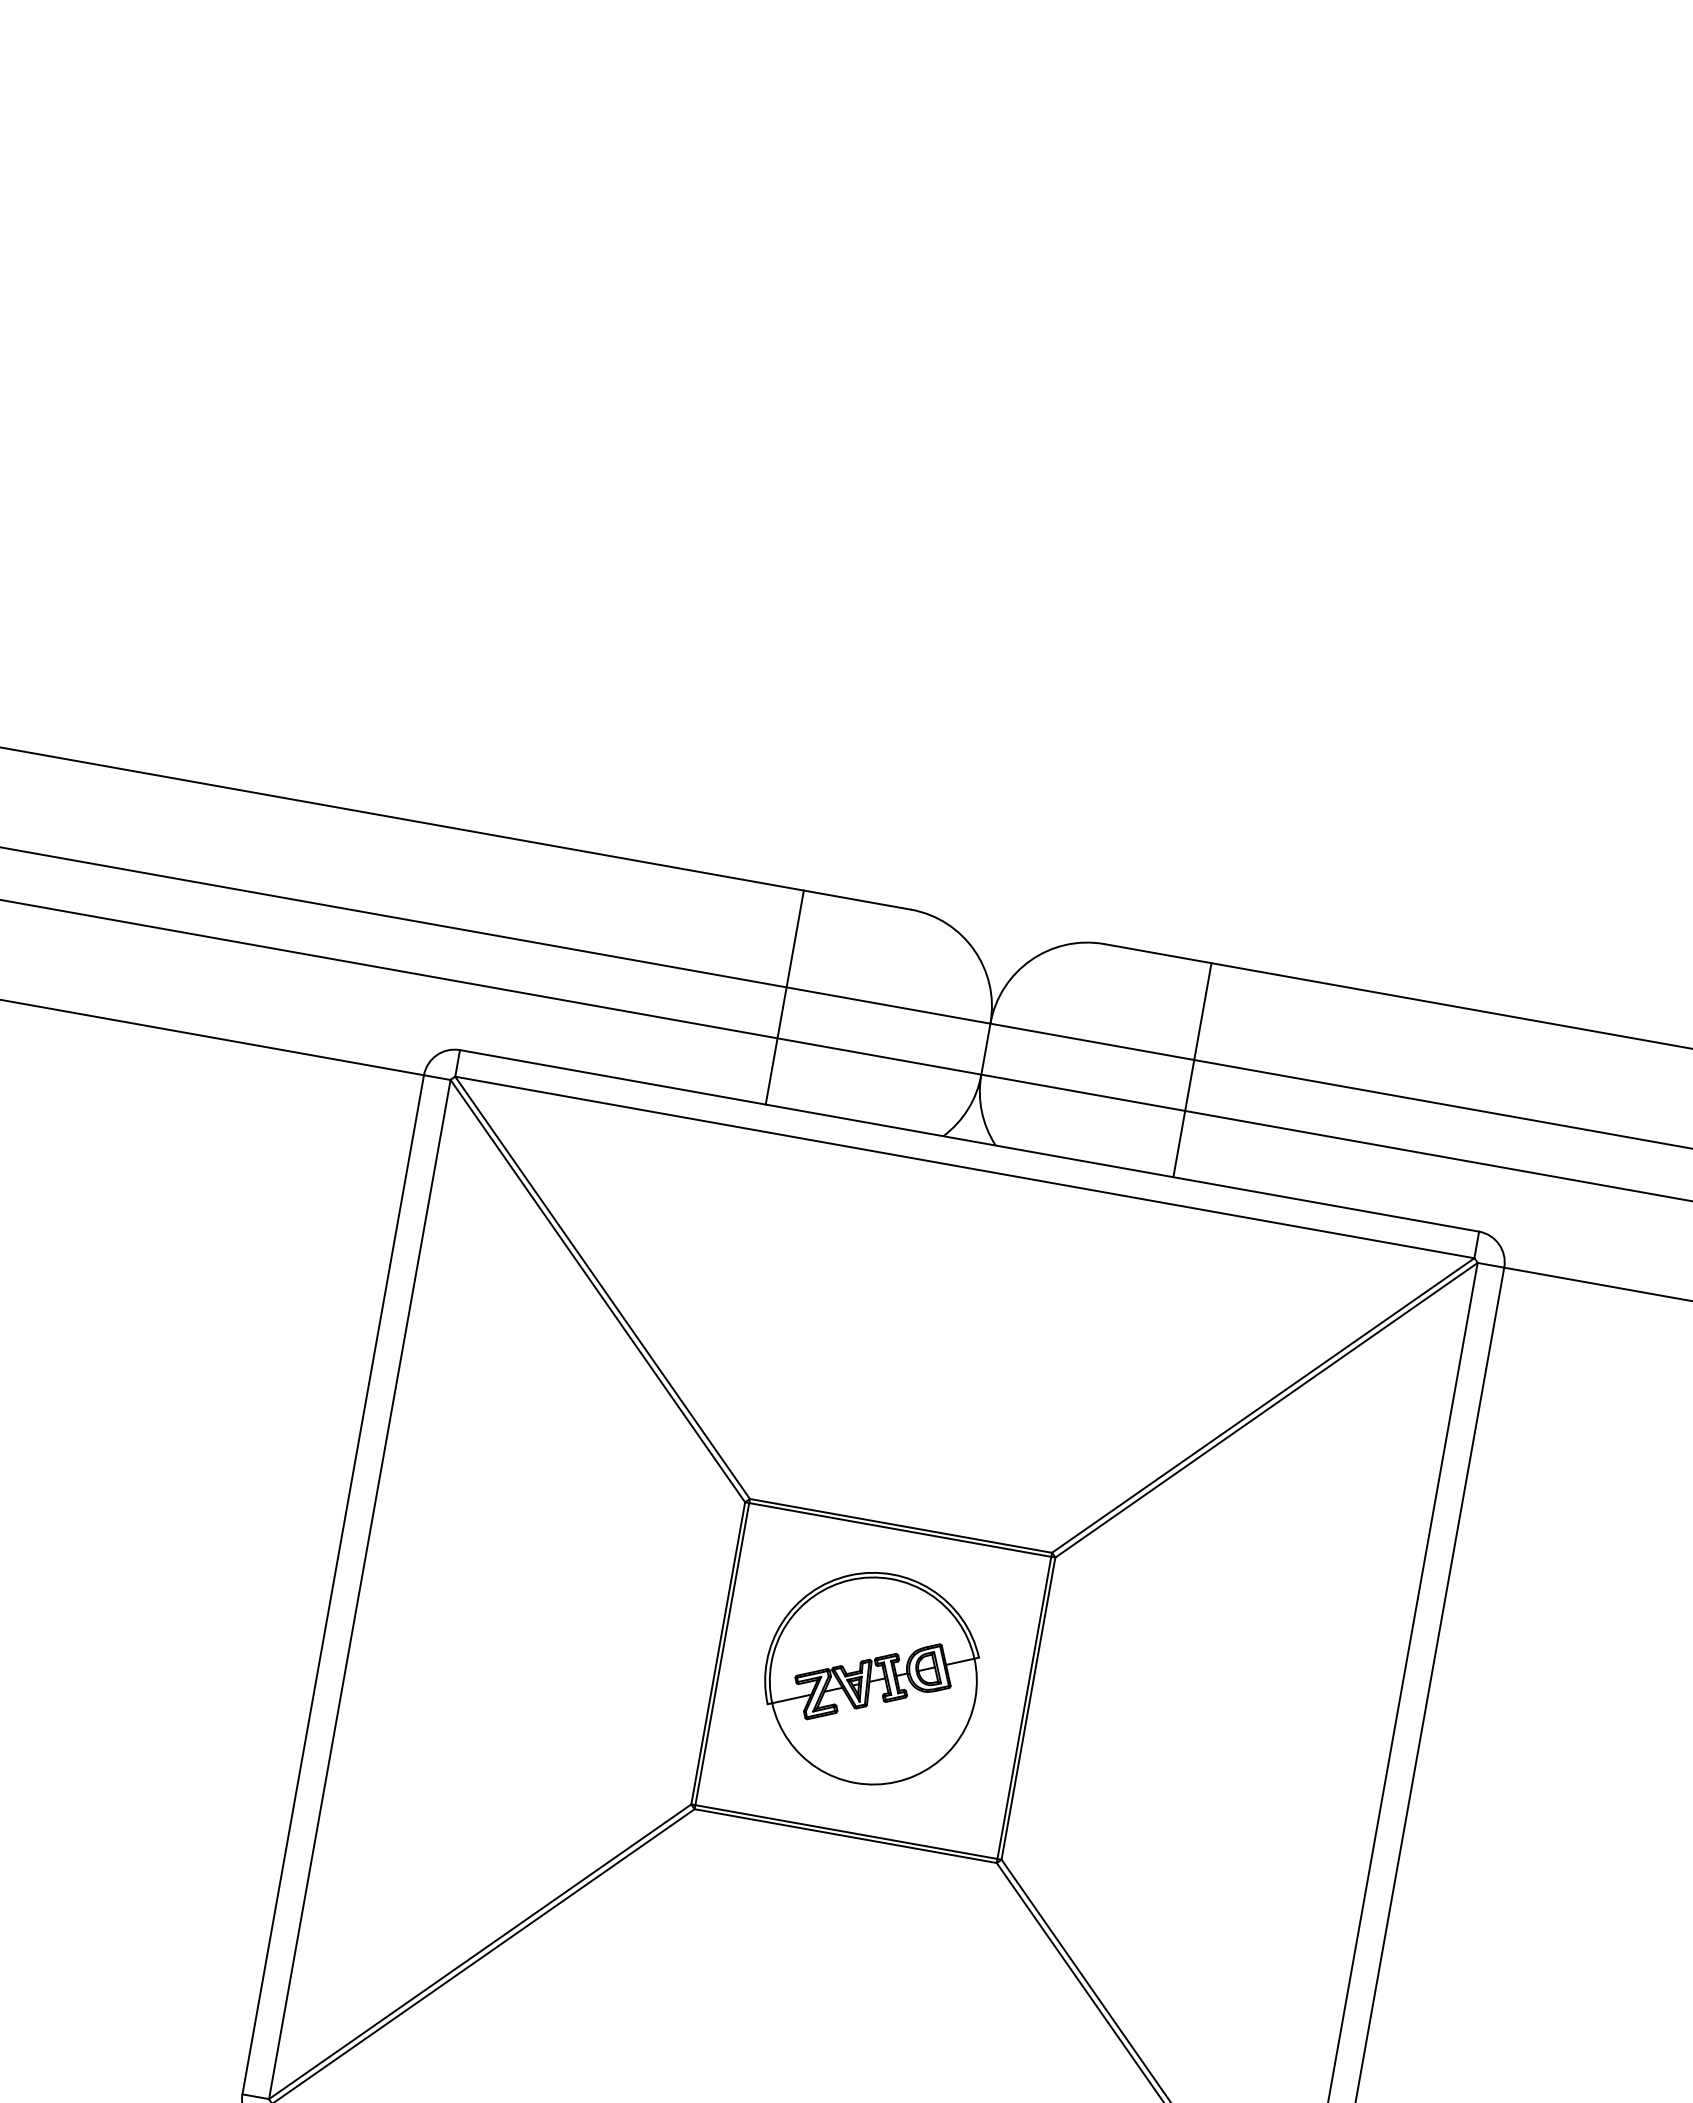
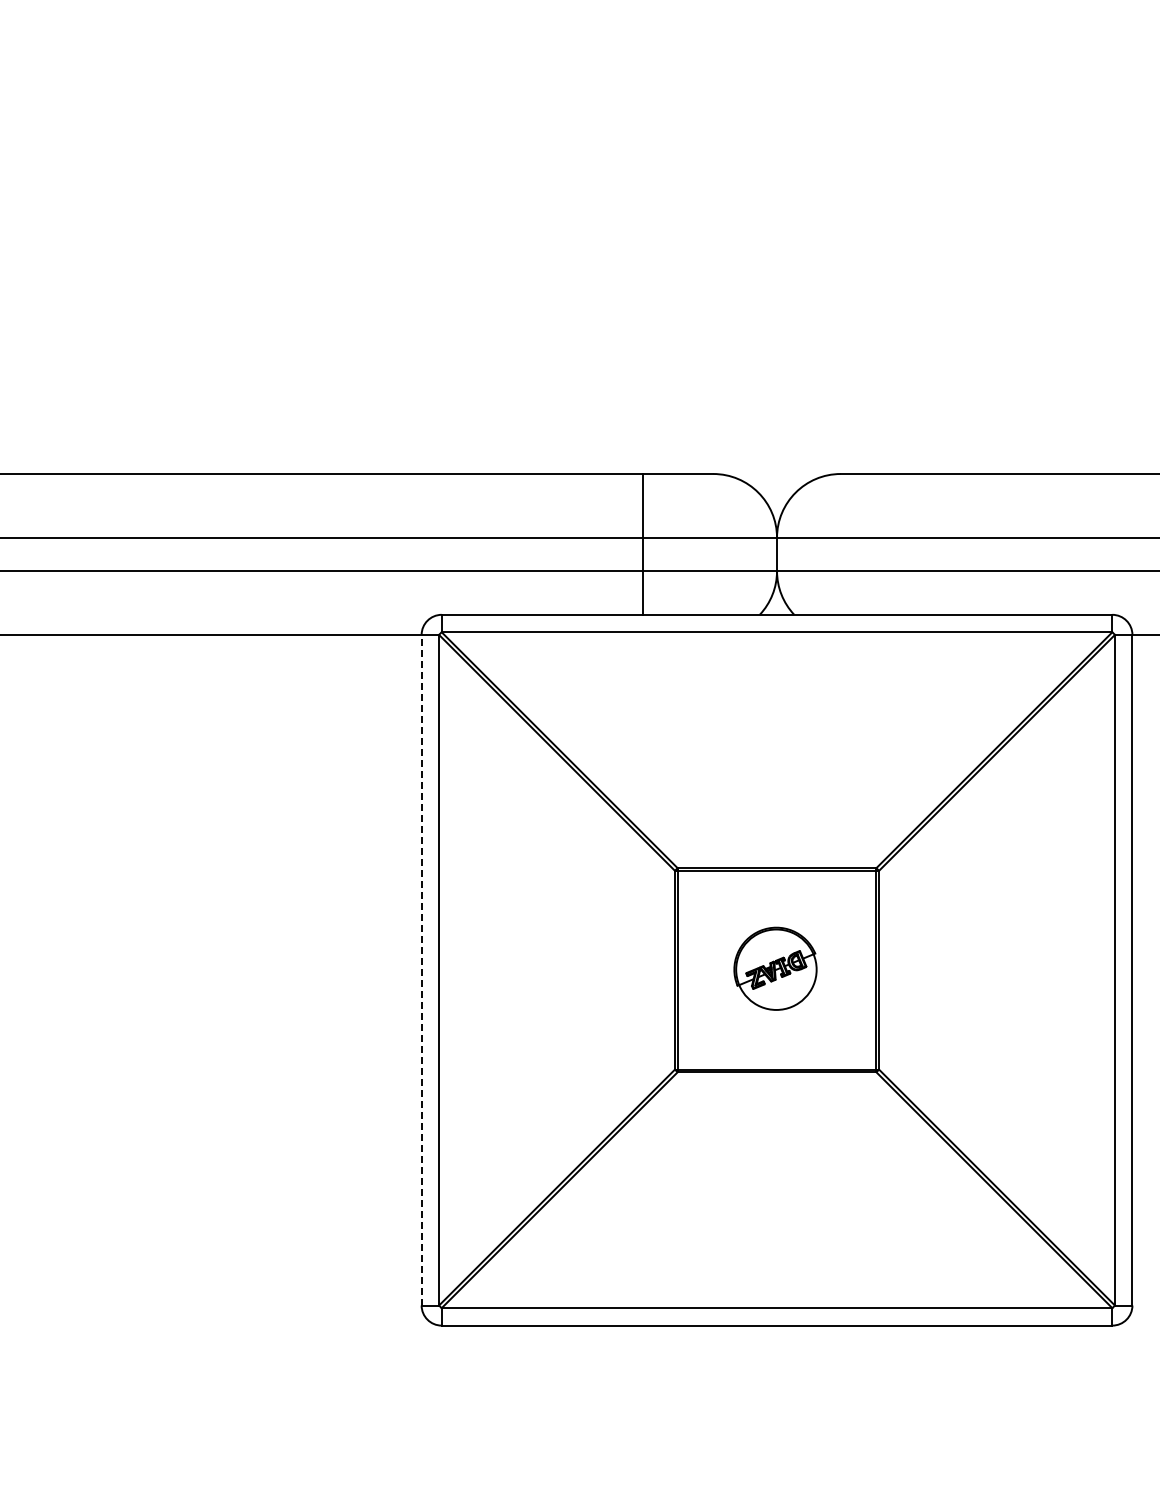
line: (1192, 1070) -> (911, 544), removed
line: (333, 1583) -> (421, 969), solid -> dashed
part: (871, 1677) -> (775, 968), size x0.6

